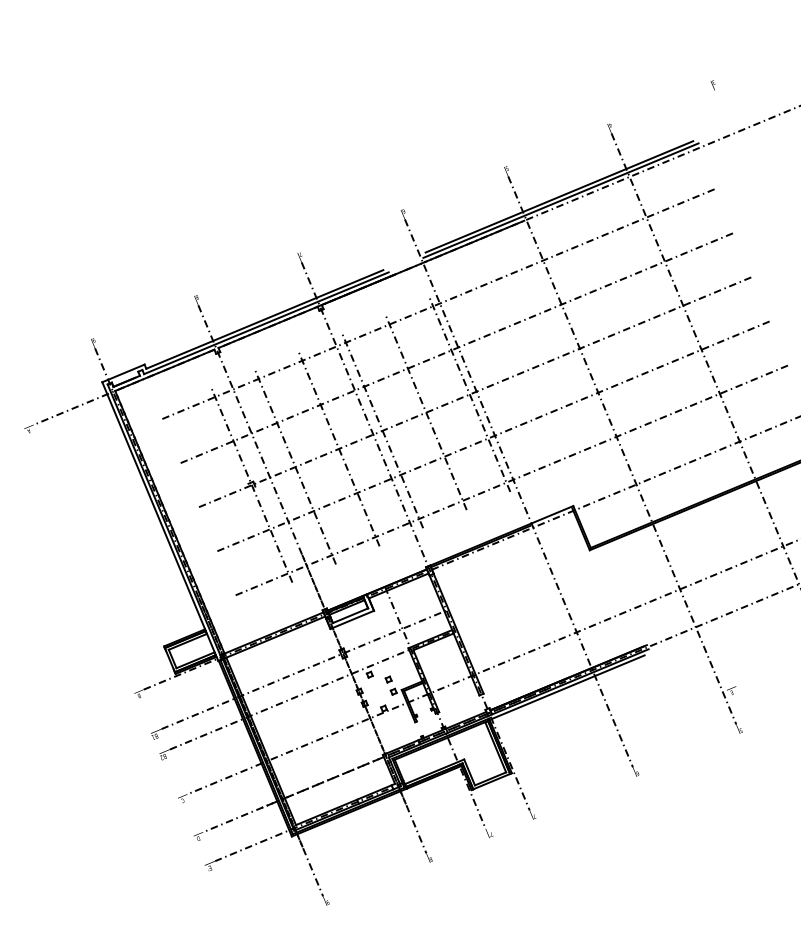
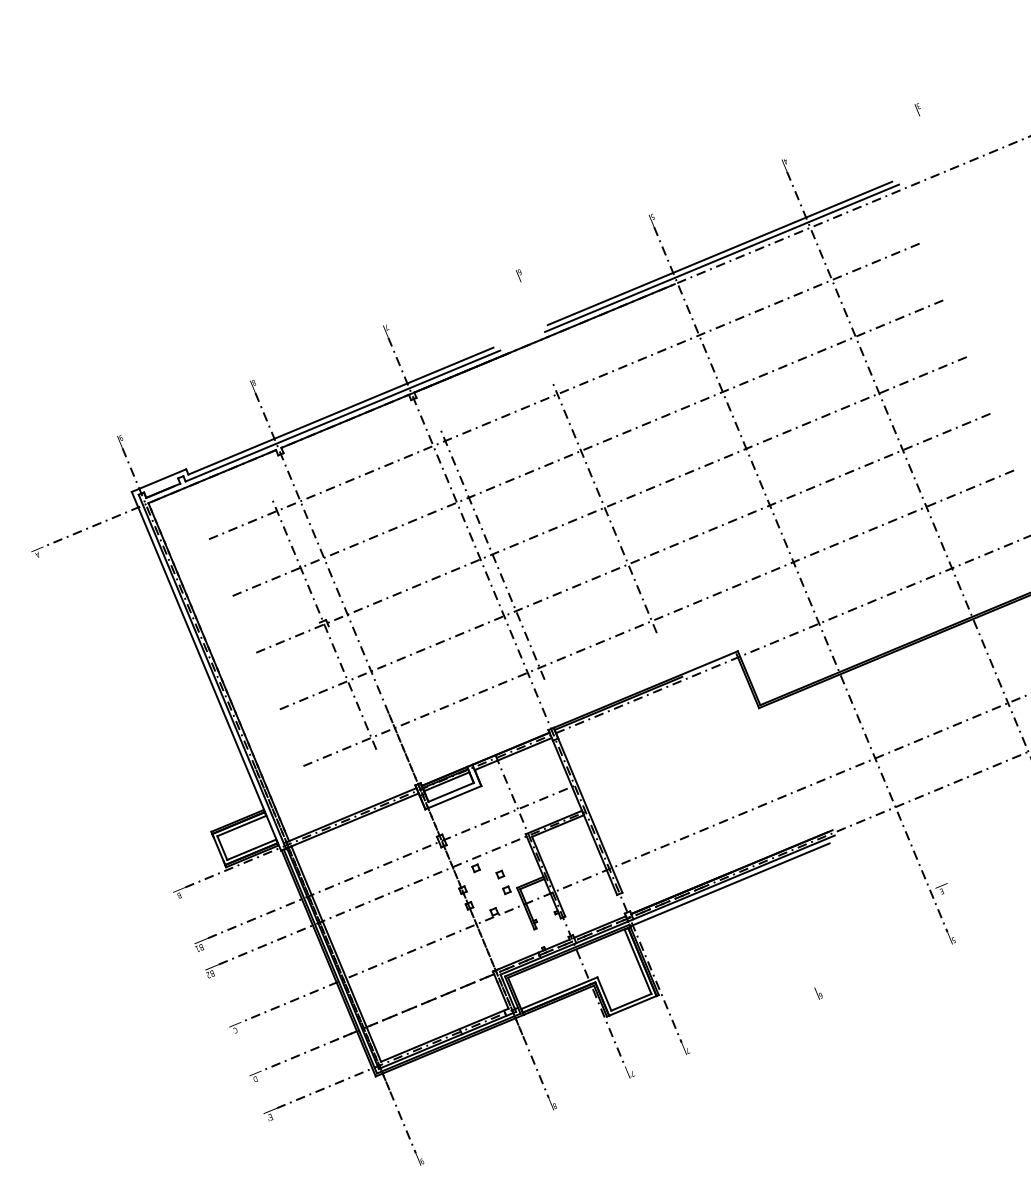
line: (425, 412) -> (547, 530), removed
line: (338, 448) -> (435, 577), removed
line: (295, 466) -> (380, 600), removed
line: (518, 493) -> (667, 635), removed

